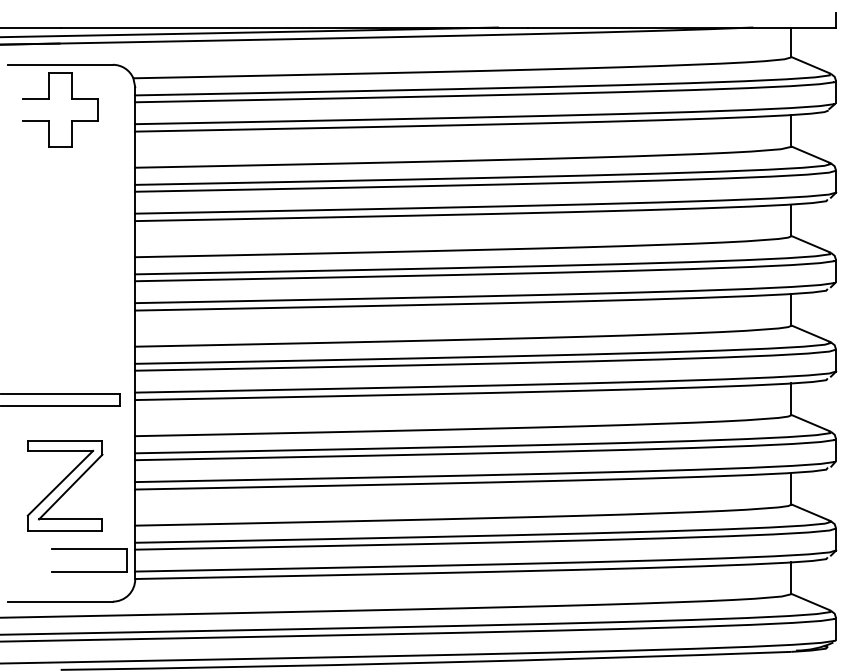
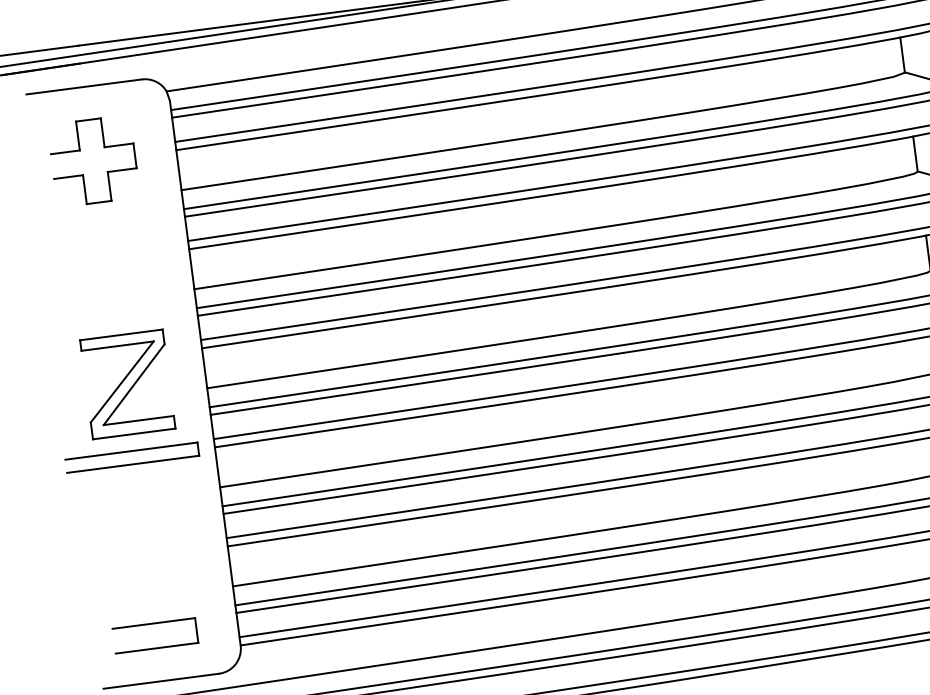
part: (49, 99) -> (79, 151), moved
part: (64, 485) -> (127, 383), moved
part: (89, 549) -> (153, 623), moved

